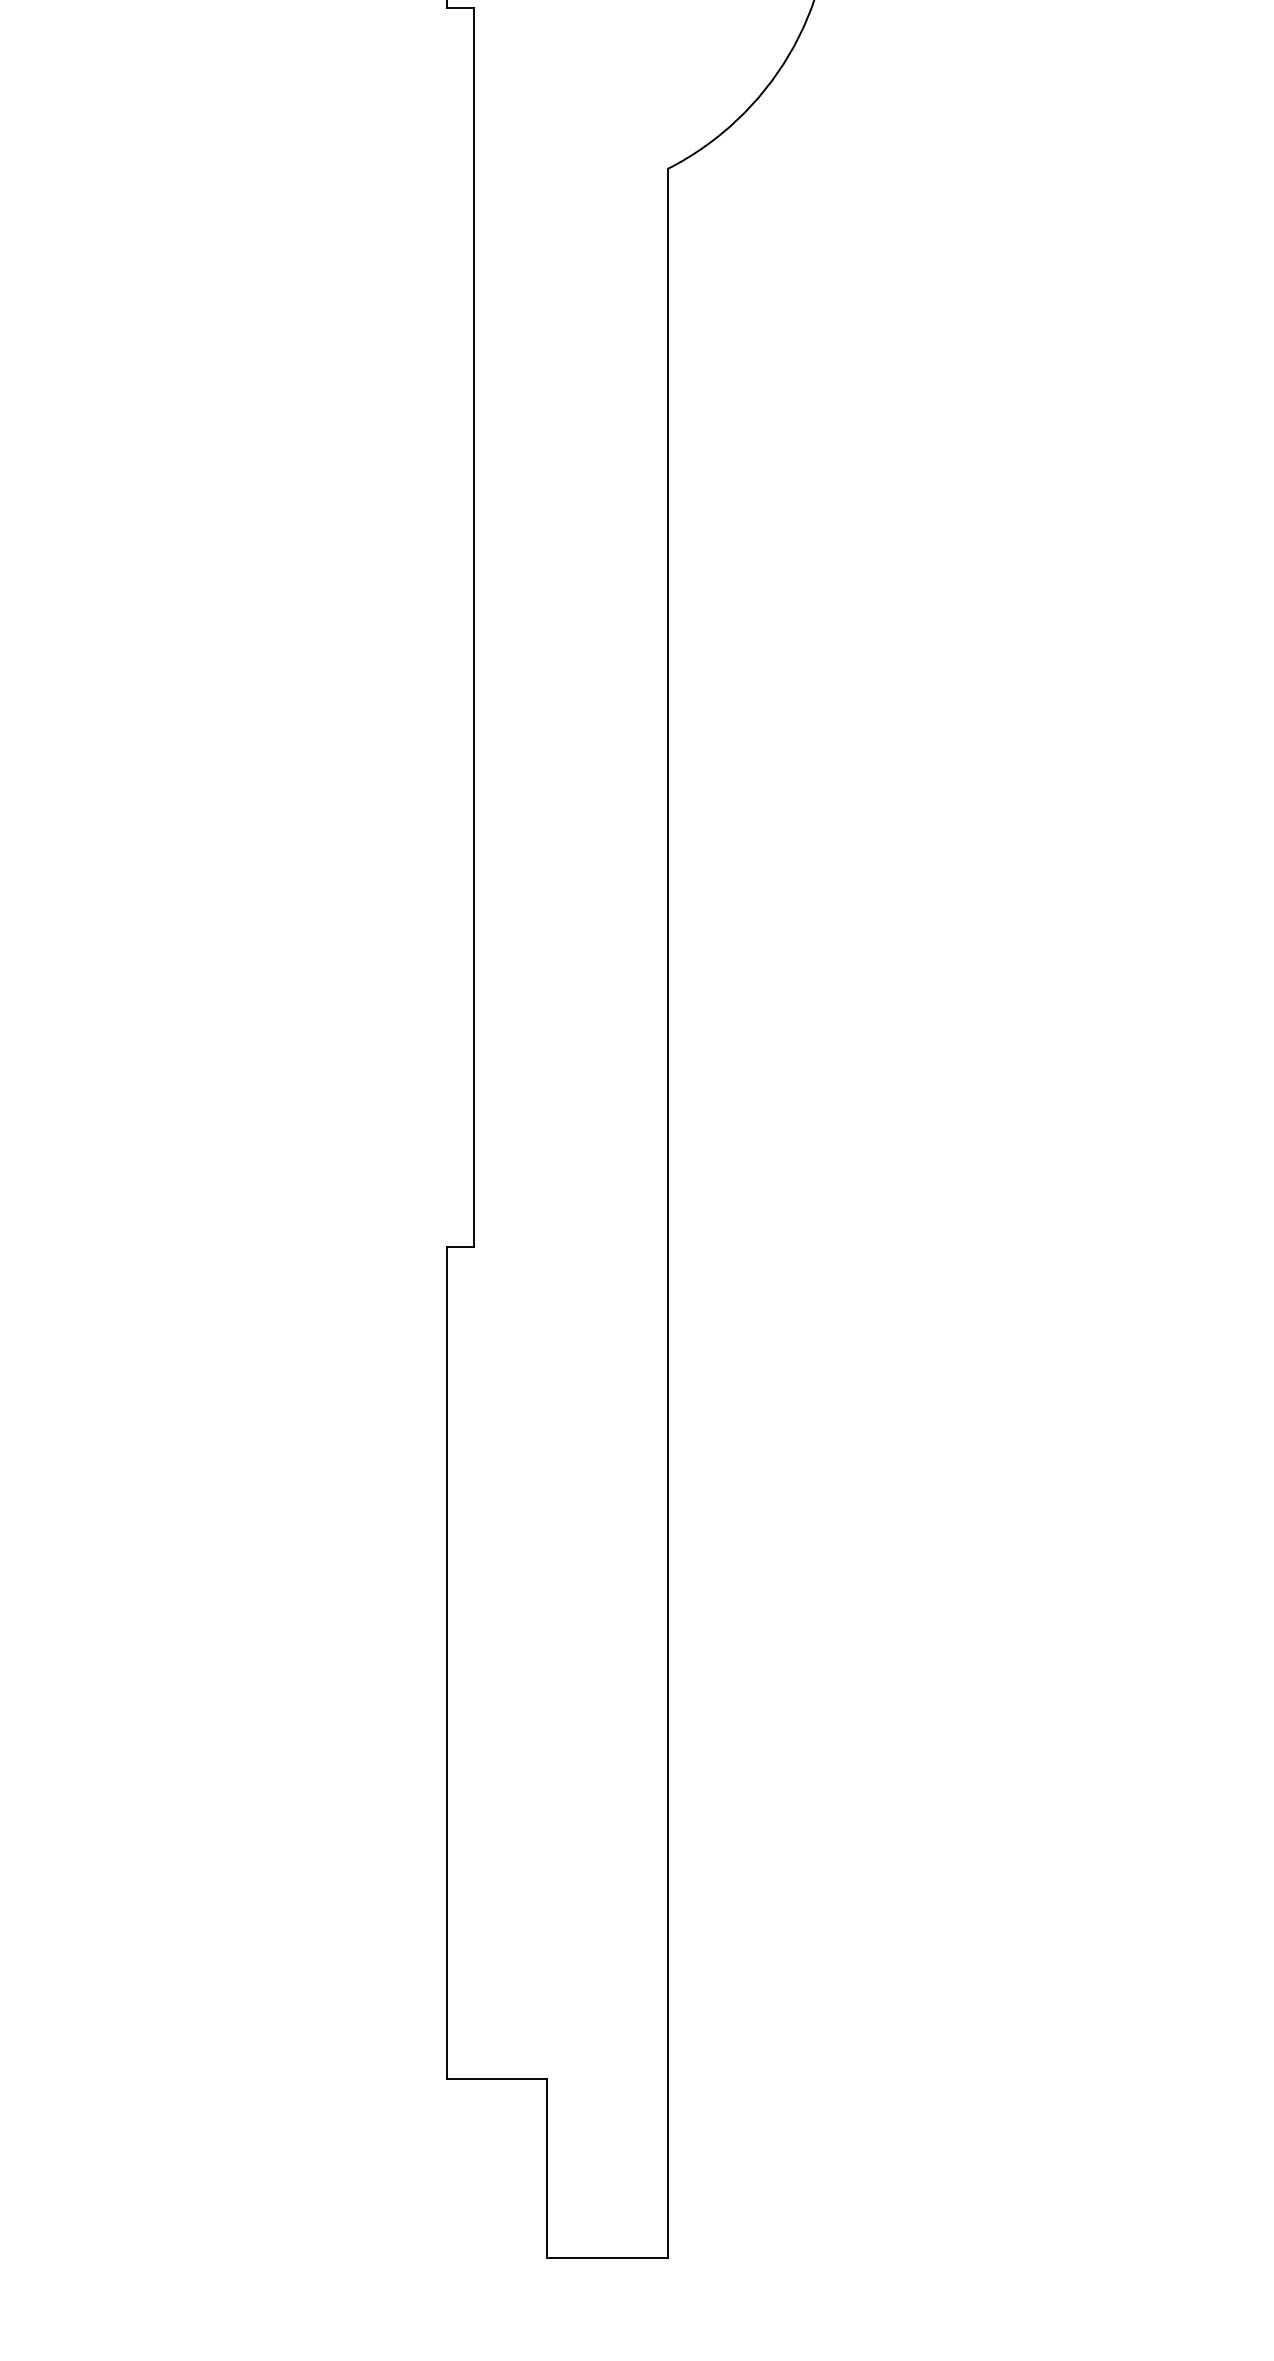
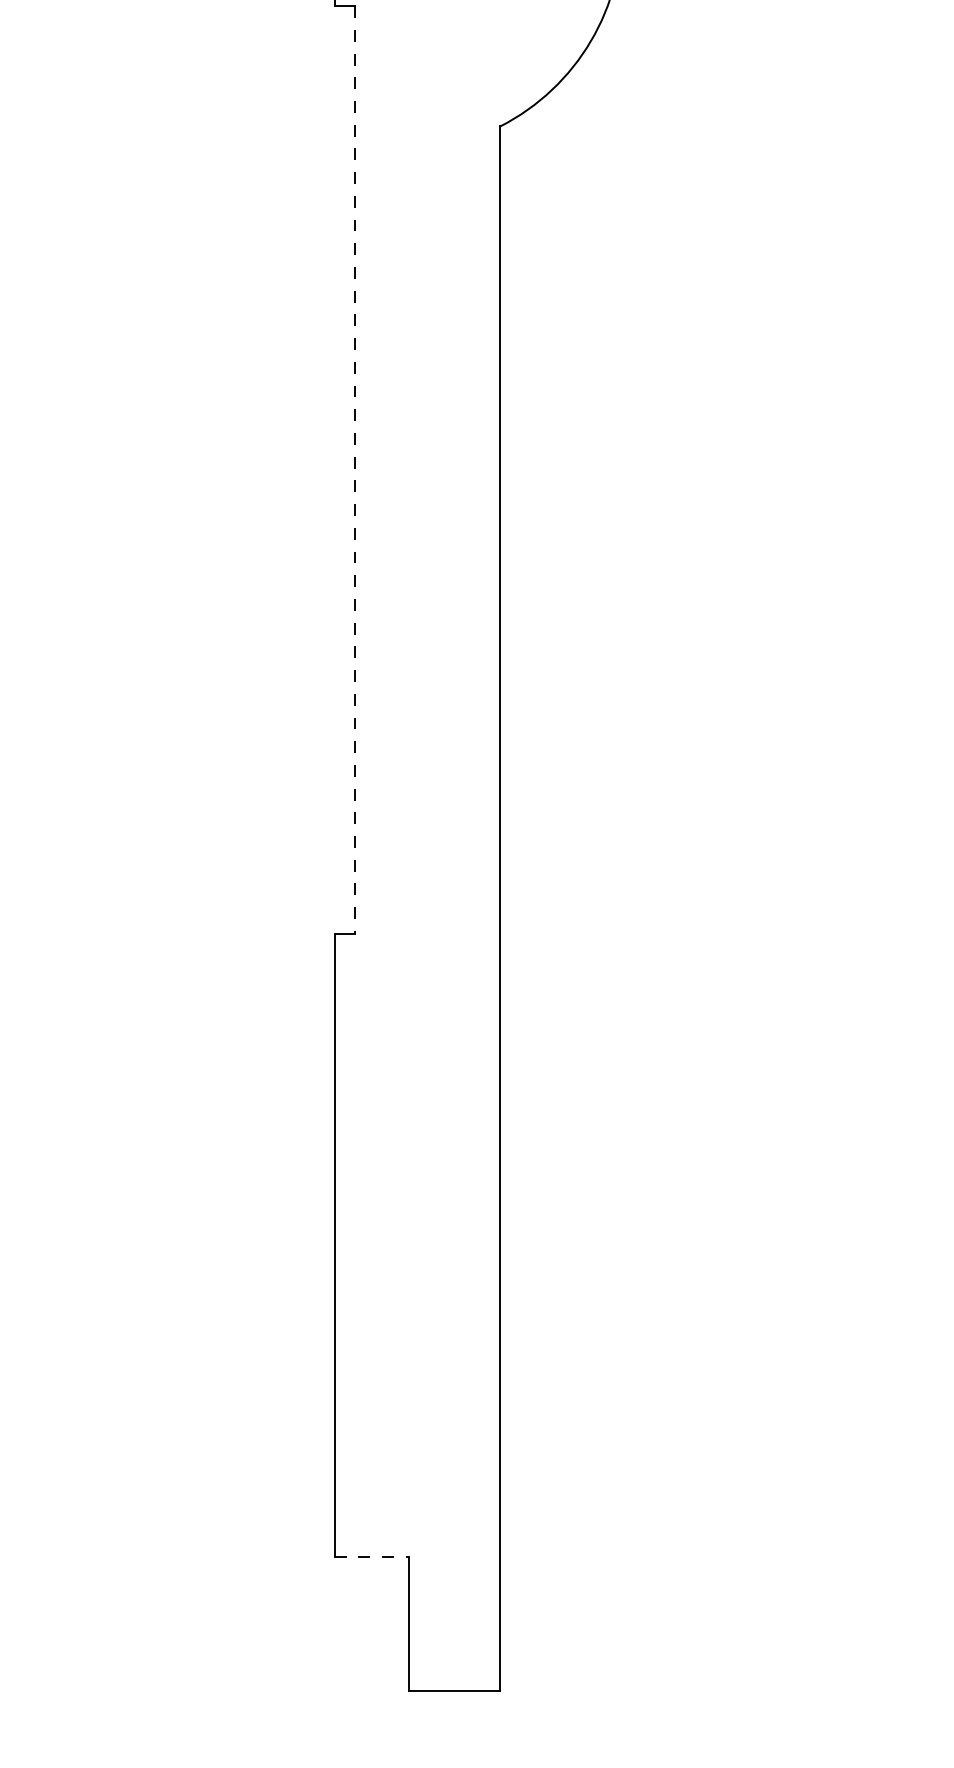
line: (474, 626) -> (355, 469), solid -> dashed
line: (497, 2078) -> (372, 1556), solid -> dashed

